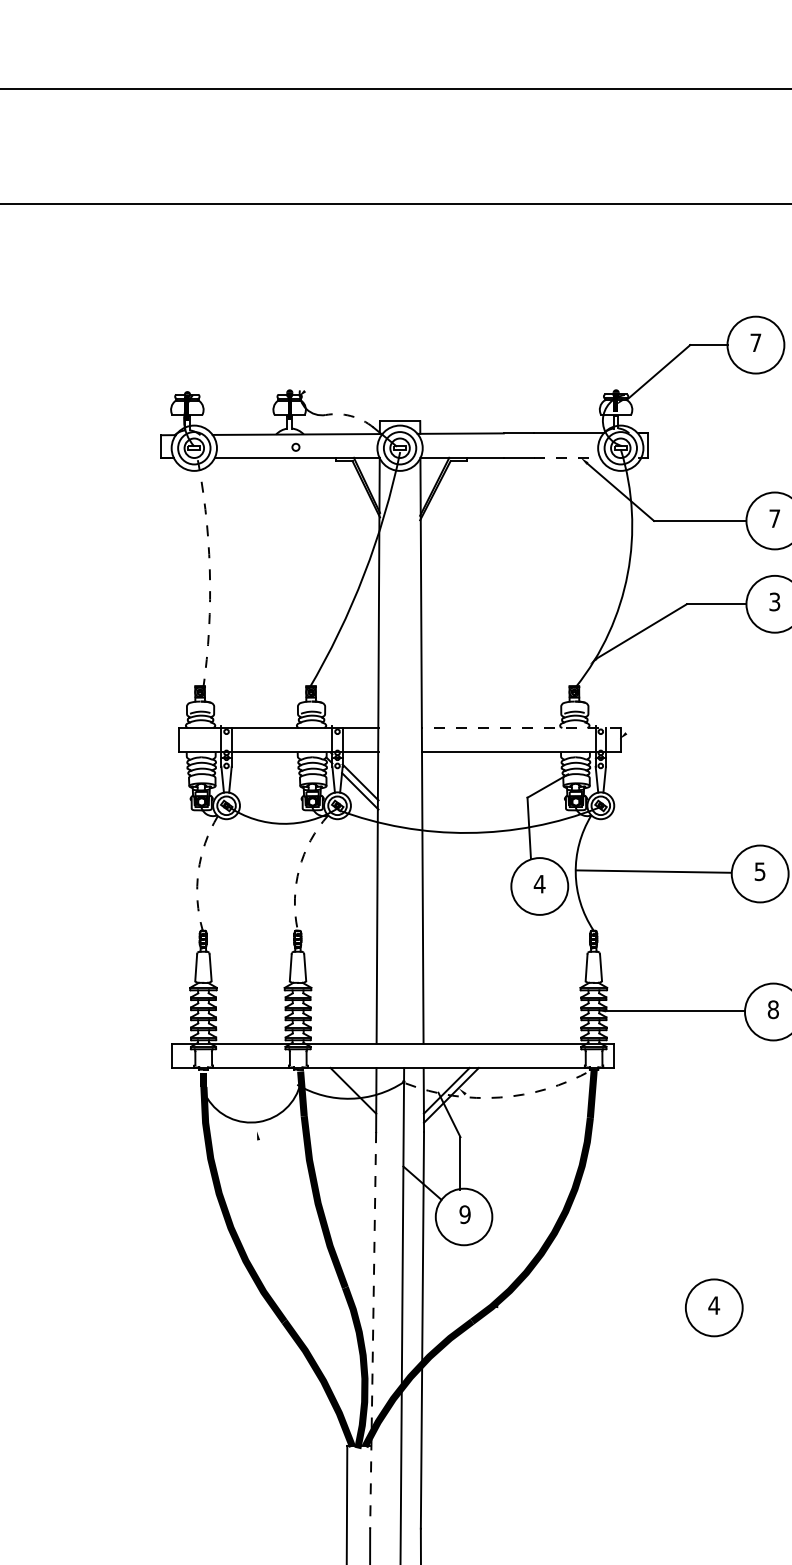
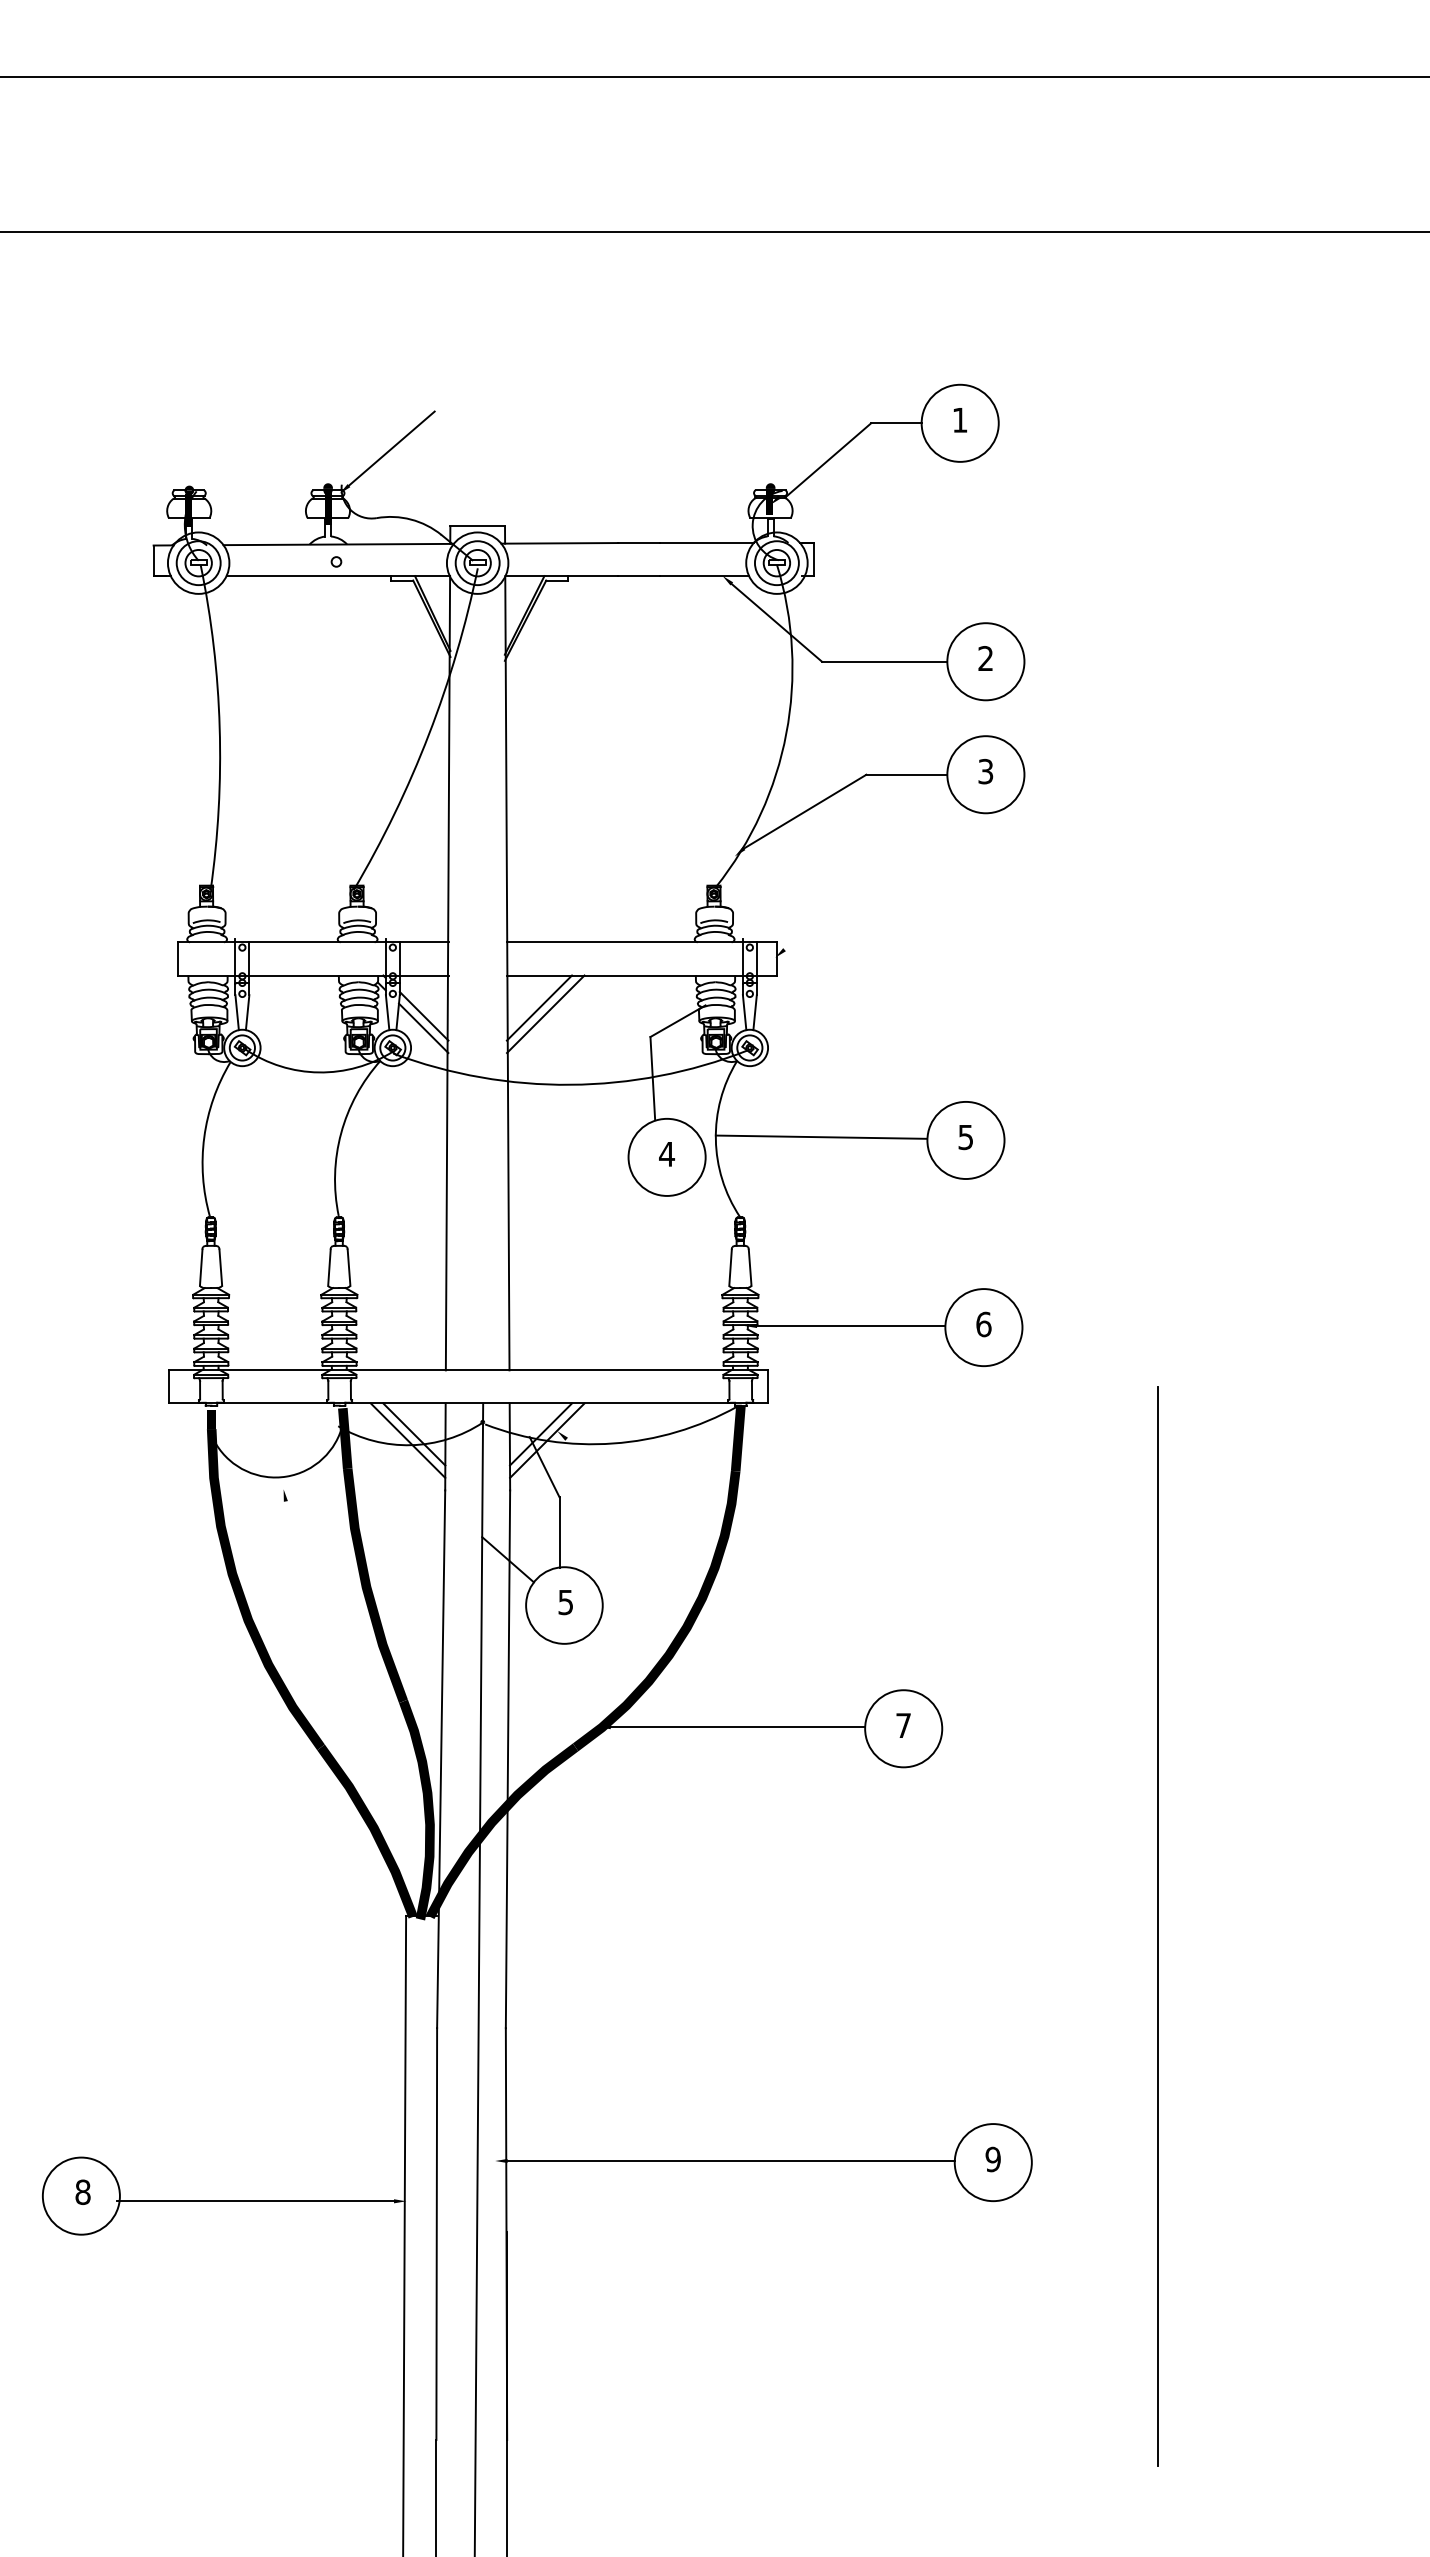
text: (756, 343) -> (960, 420), 7 -> 1
line: (336, 363) -> (391, 448), added
arc: (351, 416) -> (411, 519), dashed -> solid
line: (567, 458) -> (704, 576), dashed -> solid
text: (774, 518) -> (985, 658), 7 -> 2
arc: (209, 569) -> (219, 727), dashed -> solid
line: (520, 728) -> (641, 942), dashed -> solid
line: (445, 775) -> (539, 1007), added
line: (450, 781) -> (545, 1014), added
arc: (299, 868) -> (341, 1133), dashed -> solid
arc: (198, 871) -> (204, 1137), dashed -> solid
text: (773, 1009) -> (983, 1324), 8 -> 6
line: (348, 1095) -> (407, 1440), added
arc: (500, 1097) -> (613, 1443), dashed -> solid
text: (464, 1214) -> (565, 1601), 9 -> 5
text: (714, 1305) -> (903, 1725), 4 -> 7
line: (591, 1306) -> (737, 1727), added
line: (373, 1330) -> (441, 1759), dashed -> solid

